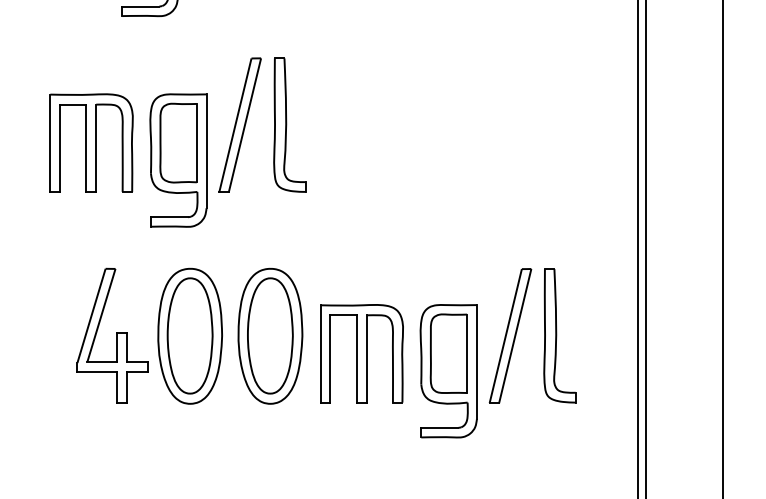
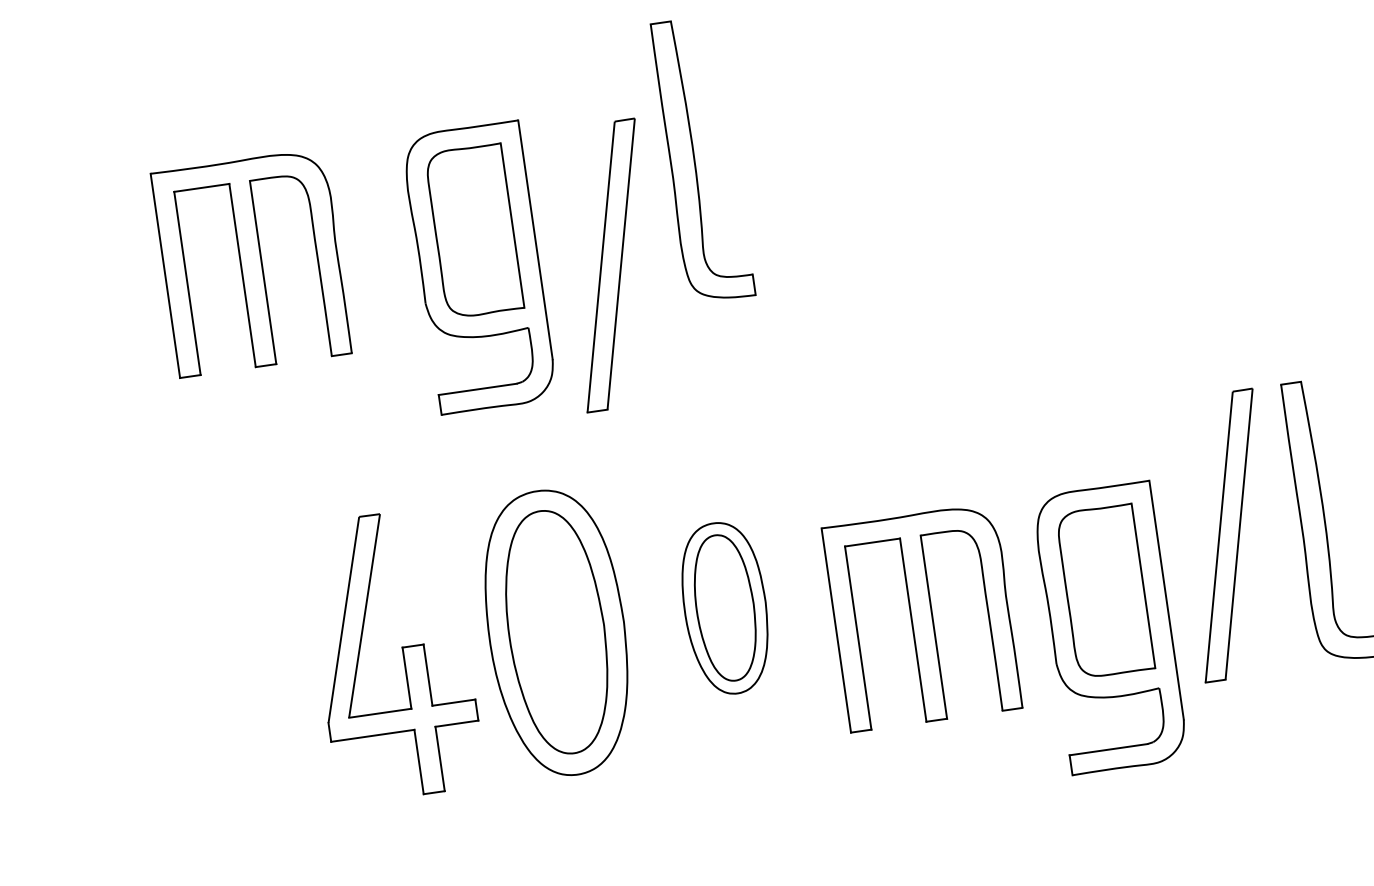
part: (239, 124) -> (609, 263), moved
part: (91, 142) -> (251, 261), moved
part: (270, 335) -> (725, 606), size x0.6

